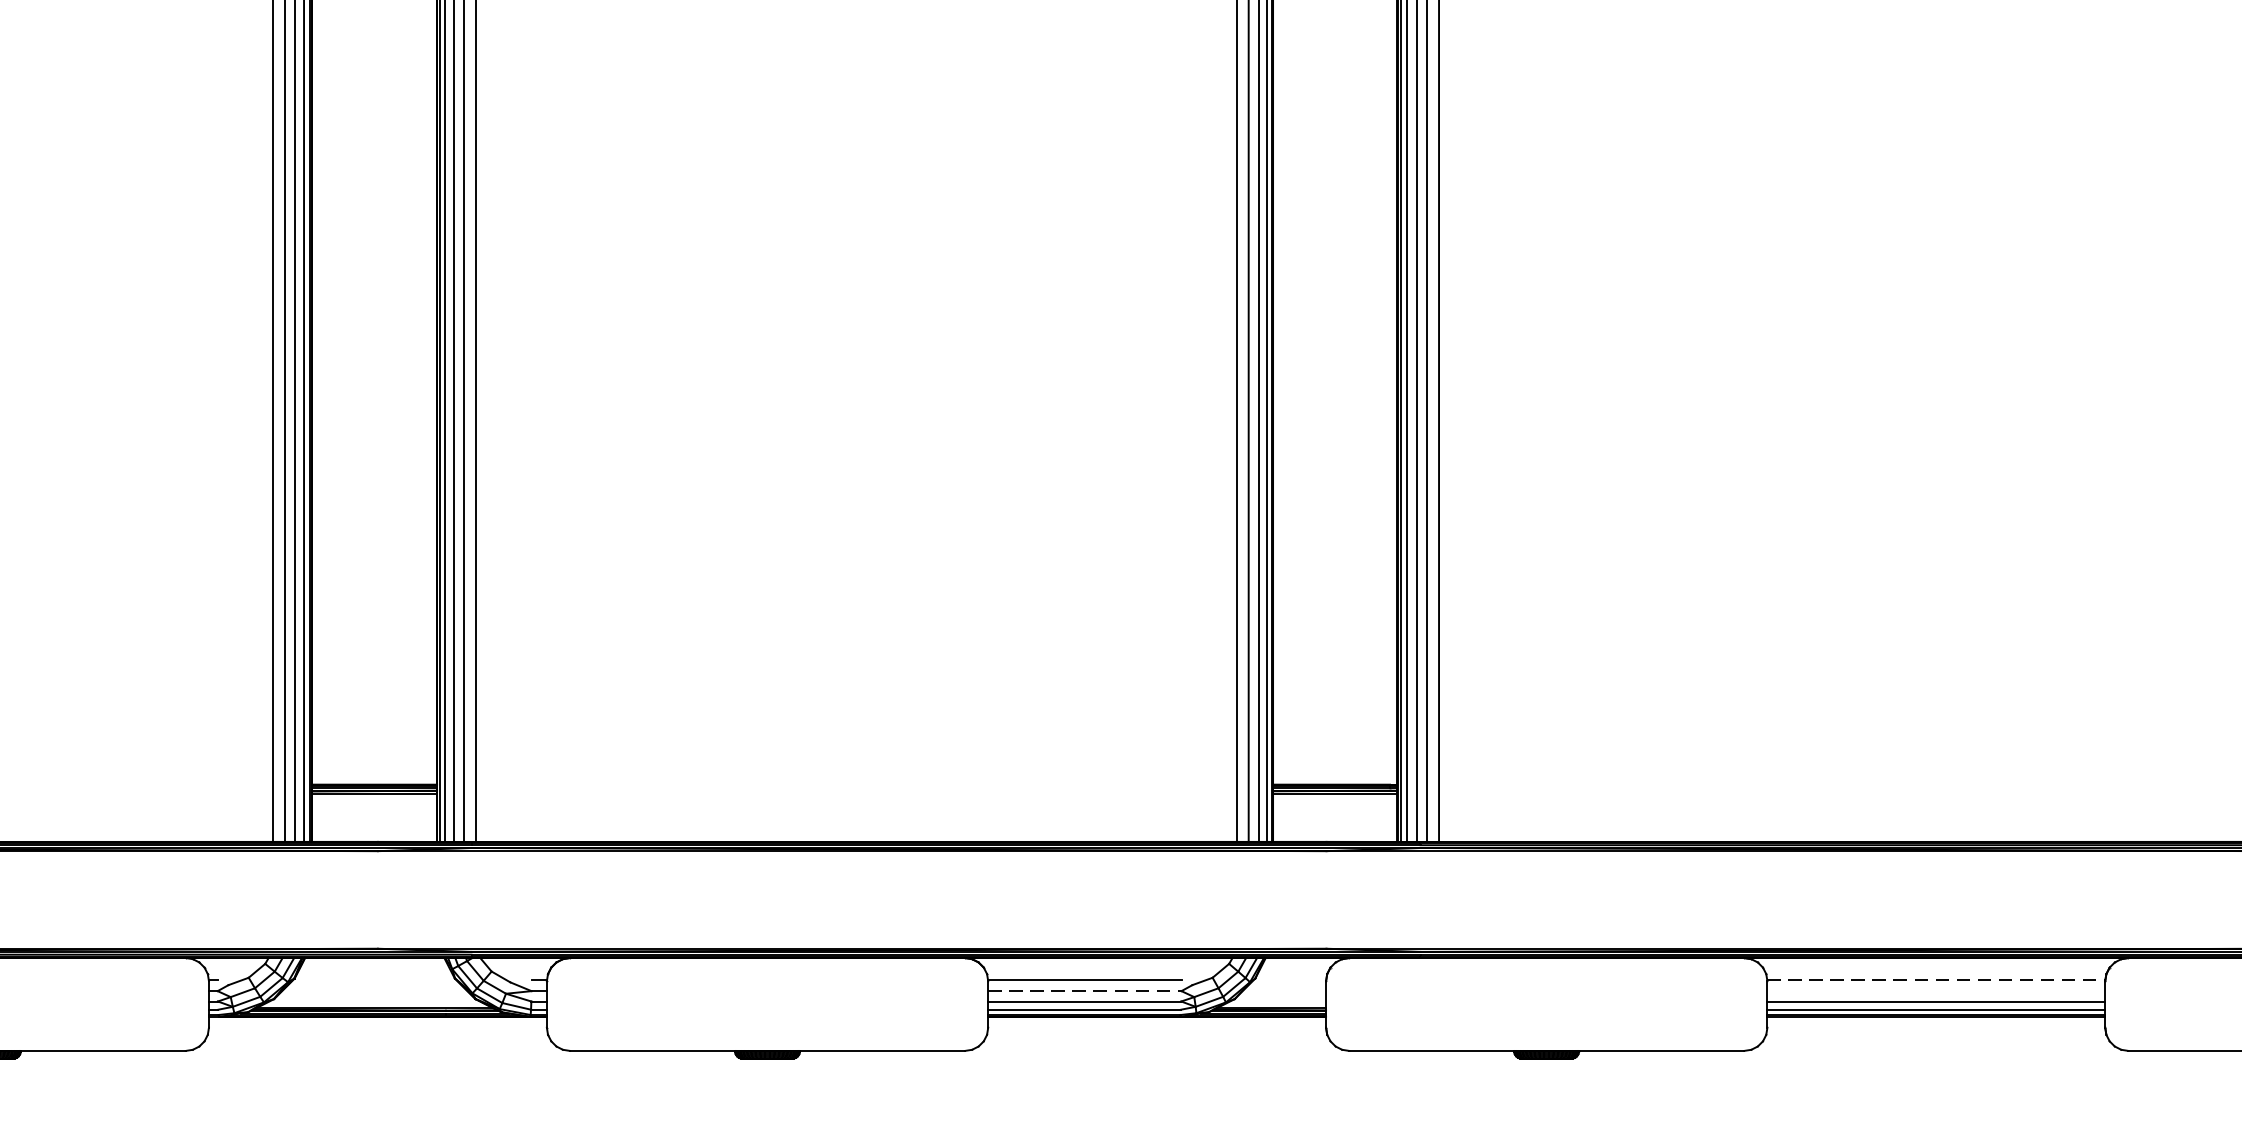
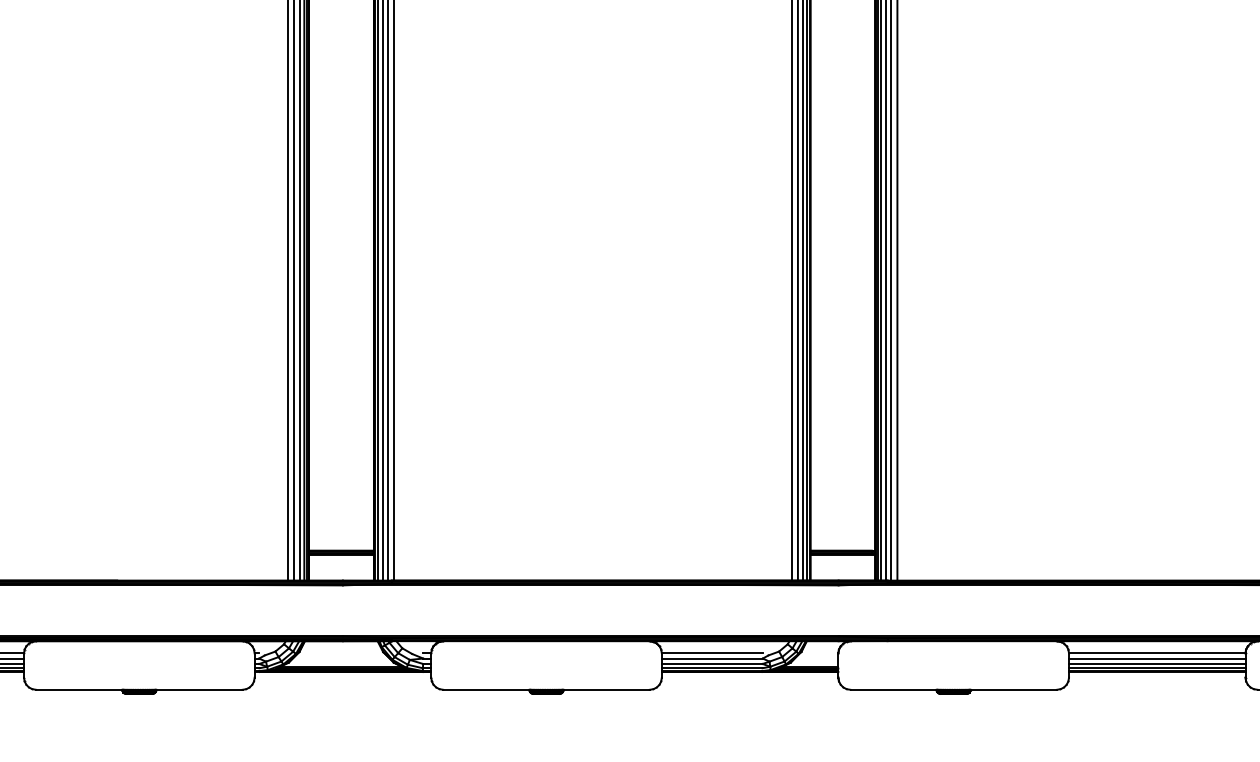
line: (1936, 979) -> (1157, 652), dashed -> solid
line: (1085, 991) -> (712, 658), dashed -> solid
line: (1936, 991) -> (1157, 658), added

